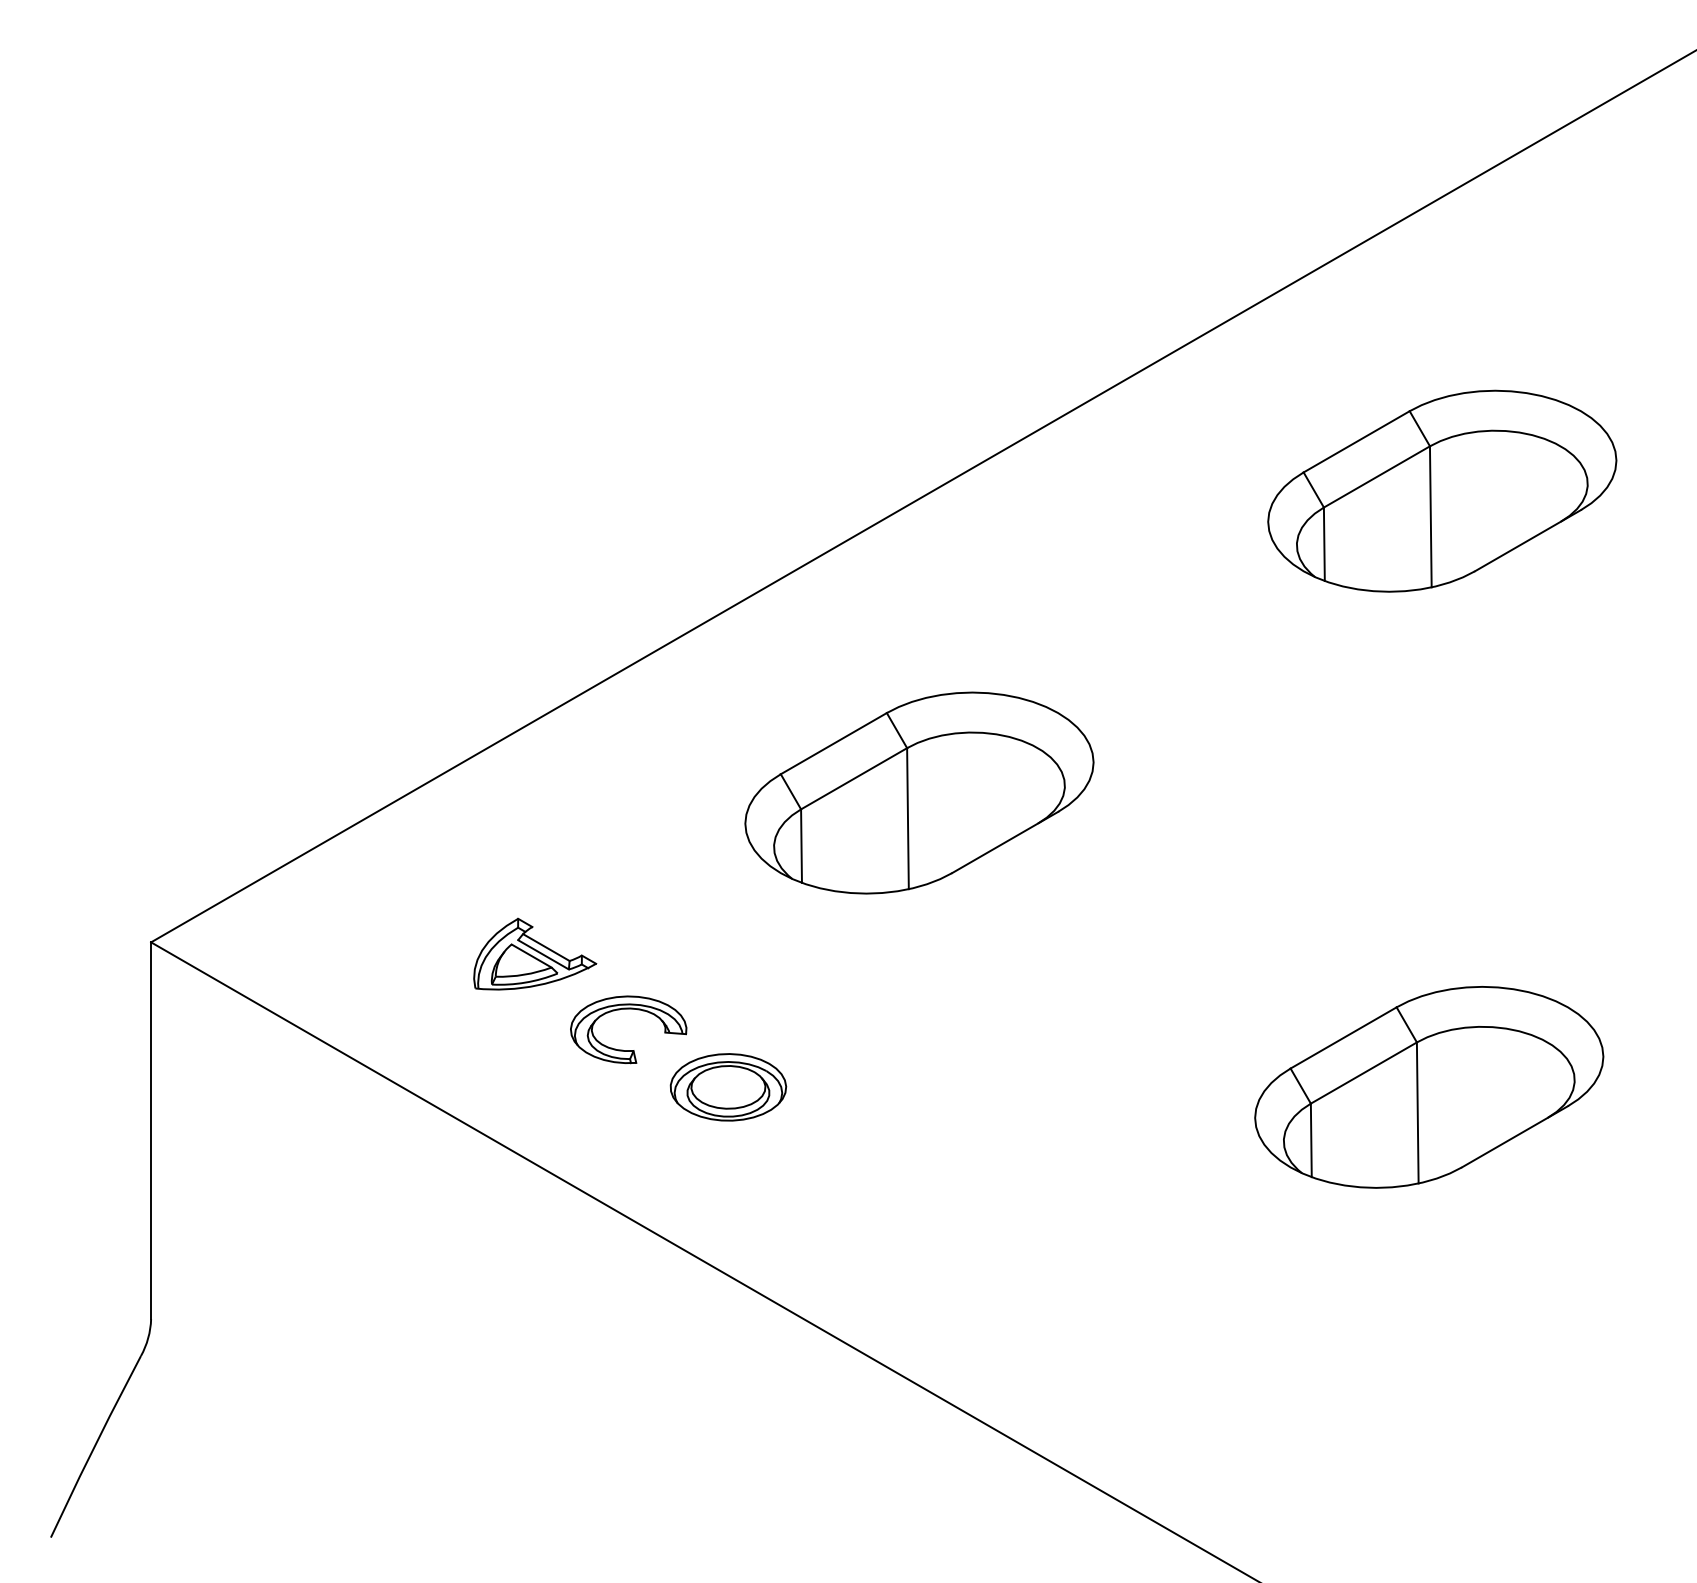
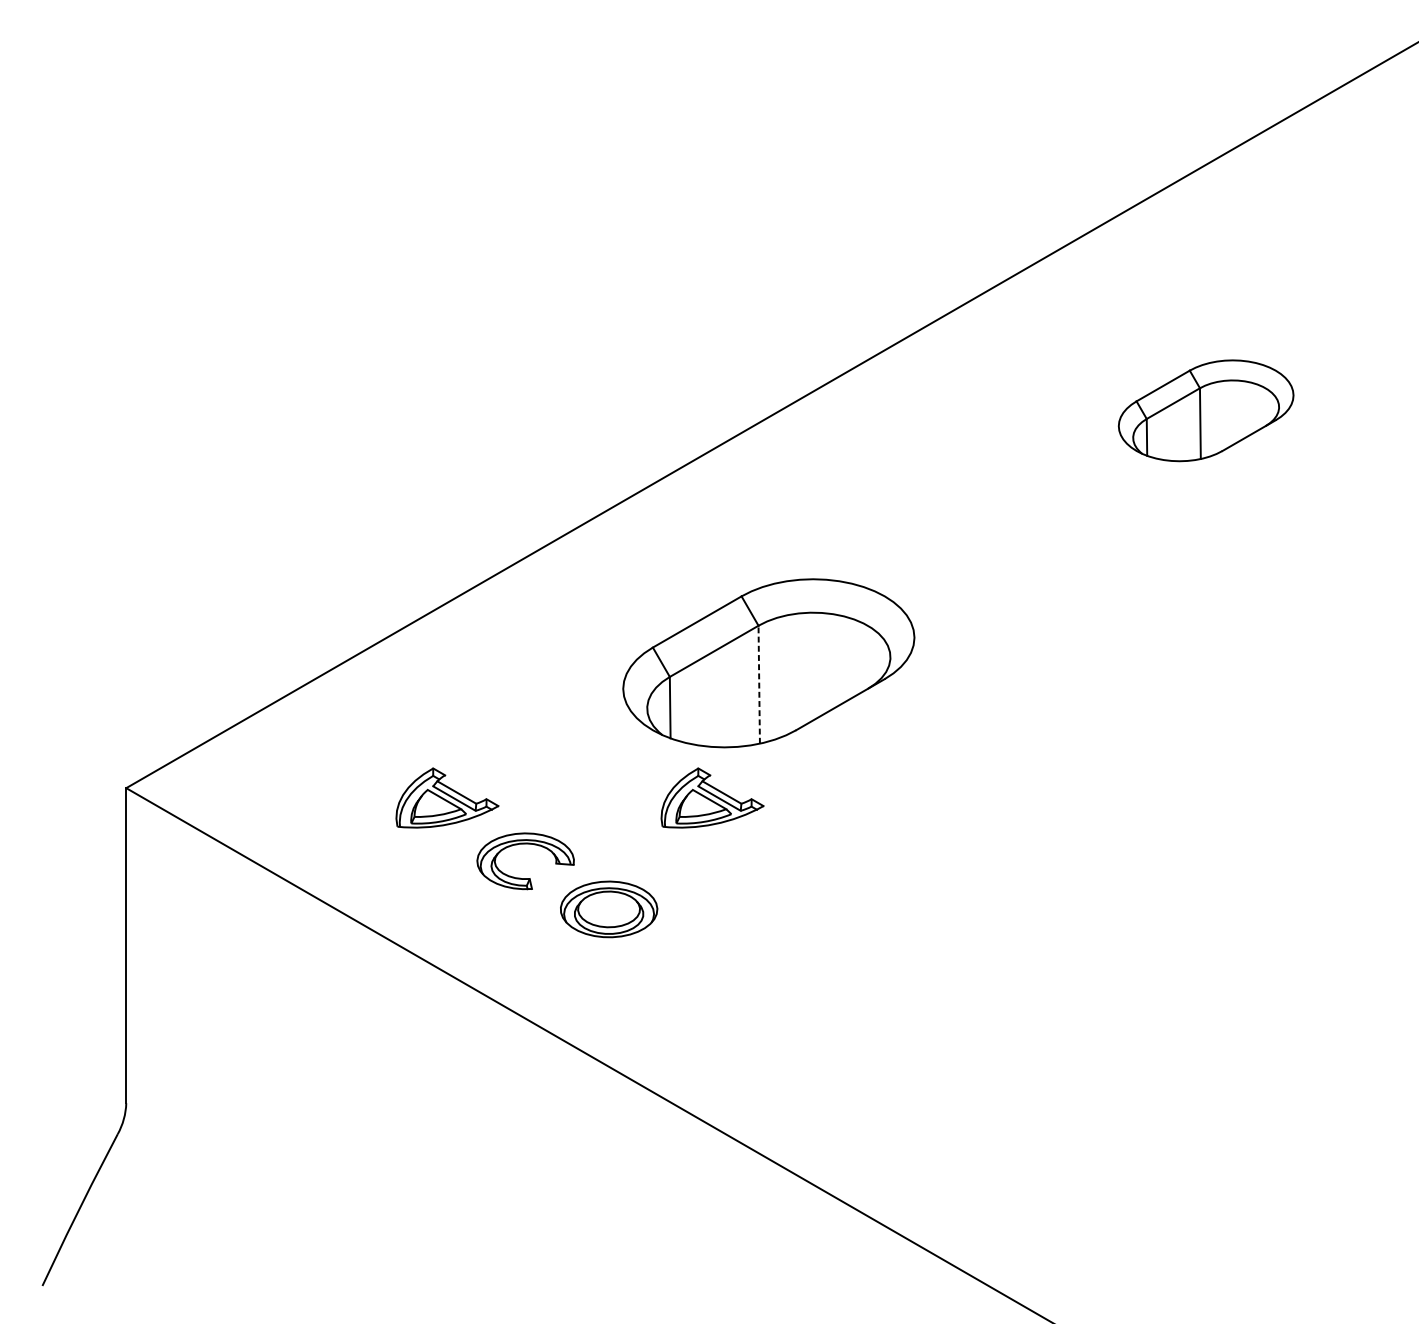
part: (1442, 490) -> (1206, 410), size x0.6
line: (907, 818) -> (758, 684), solid -> dashed
part: (852, 953) -> (712, 797), added
part: (1429, 1087) -> (1195, 909), removed

